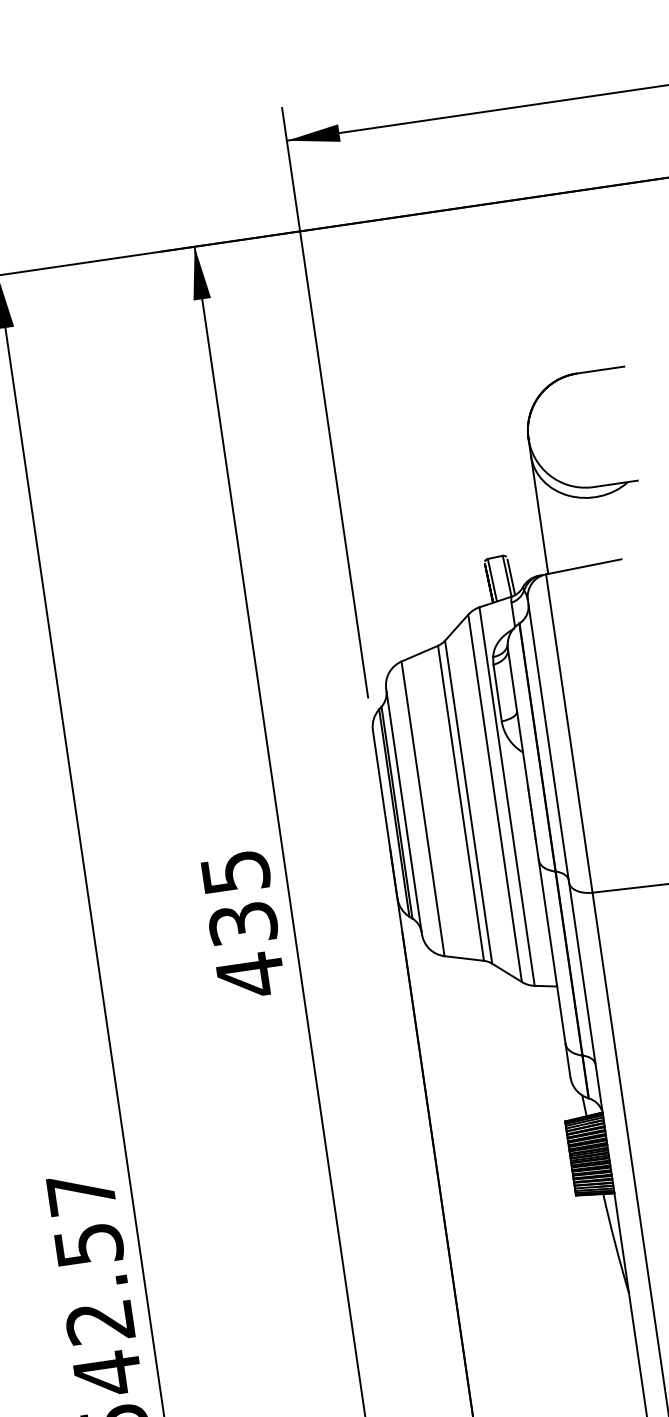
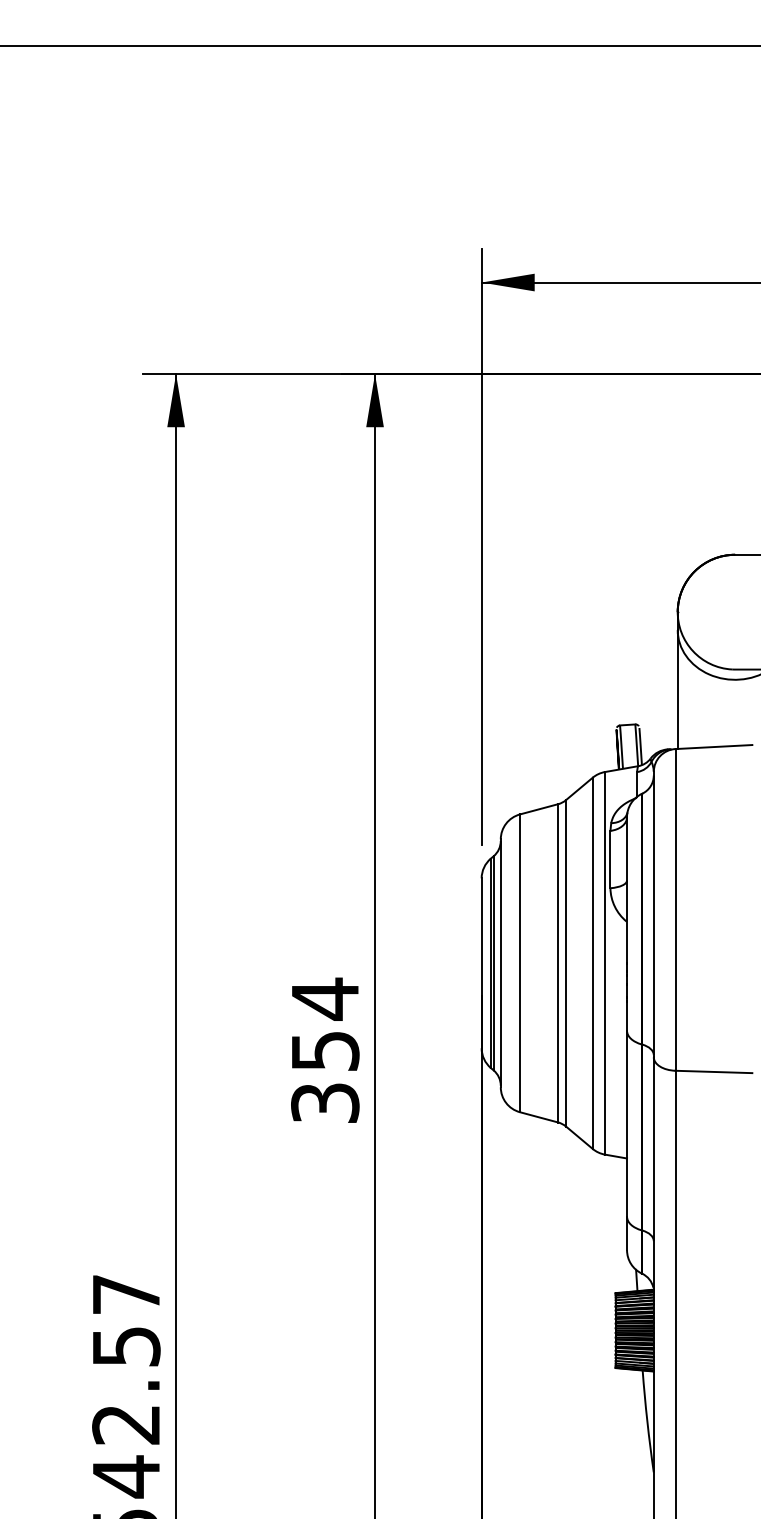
text: (243, 924) -> (325, 1051), 435 -> 354

